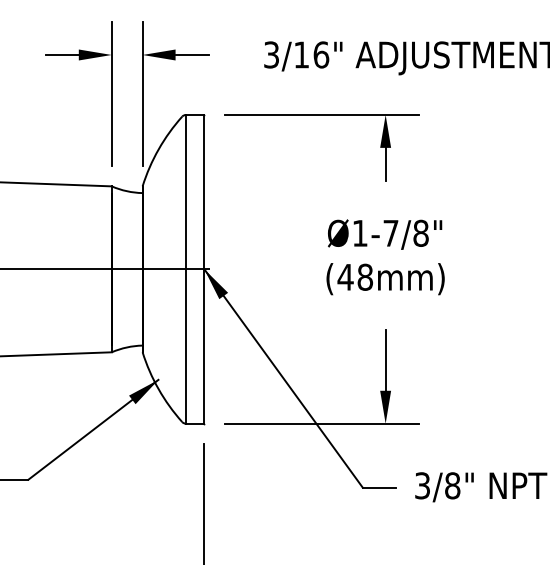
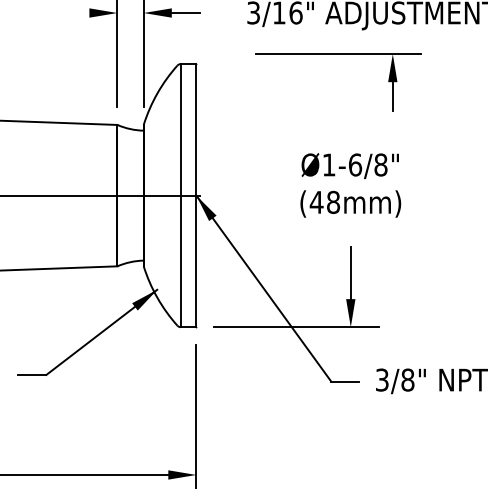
line: (62, 55) -> (75, 13), removed
part: (321, 115) -> (338, 54), moved
text: (391, 232) -> (355, 164), Ø1-7/8" -> Ø1-6/8"

